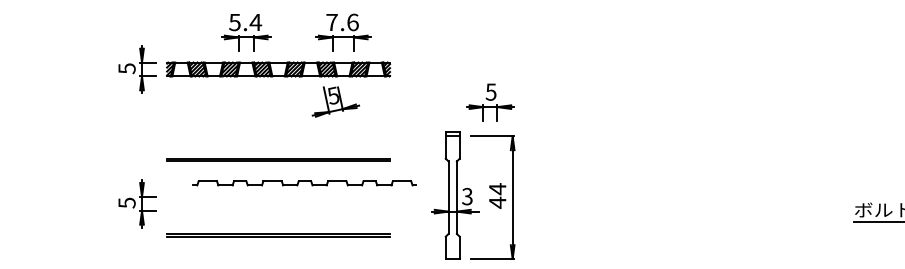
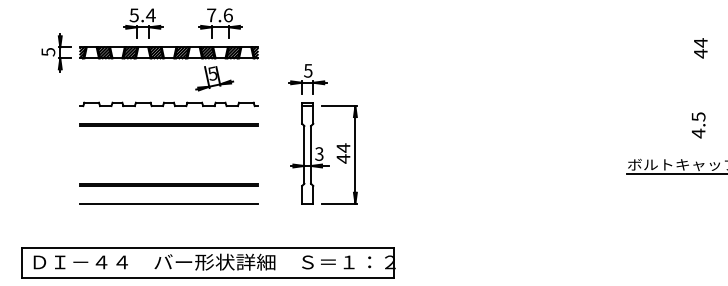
part: (490, 103) -> (307, 79), moved
part: (304, 183) -> (168, 104), moved
part: (137, 203) -> (56, 159), removed
line: (277, 258) -> (168, 203), added

